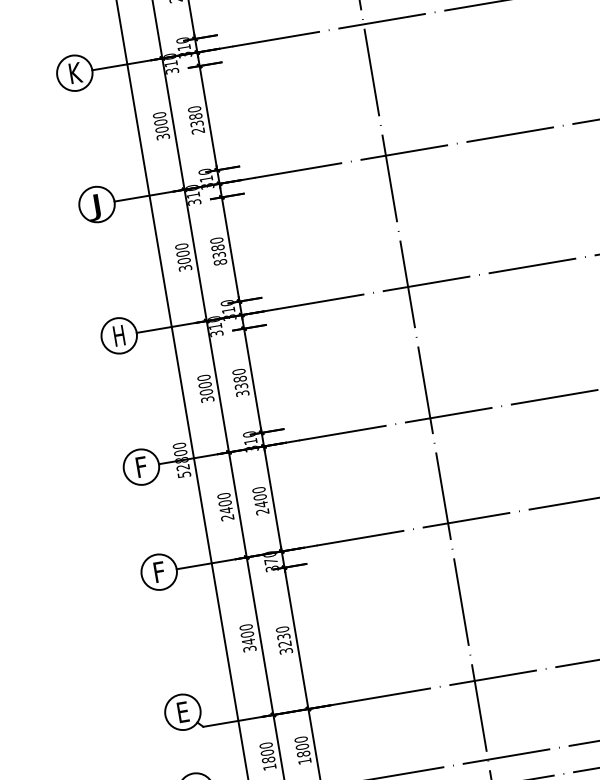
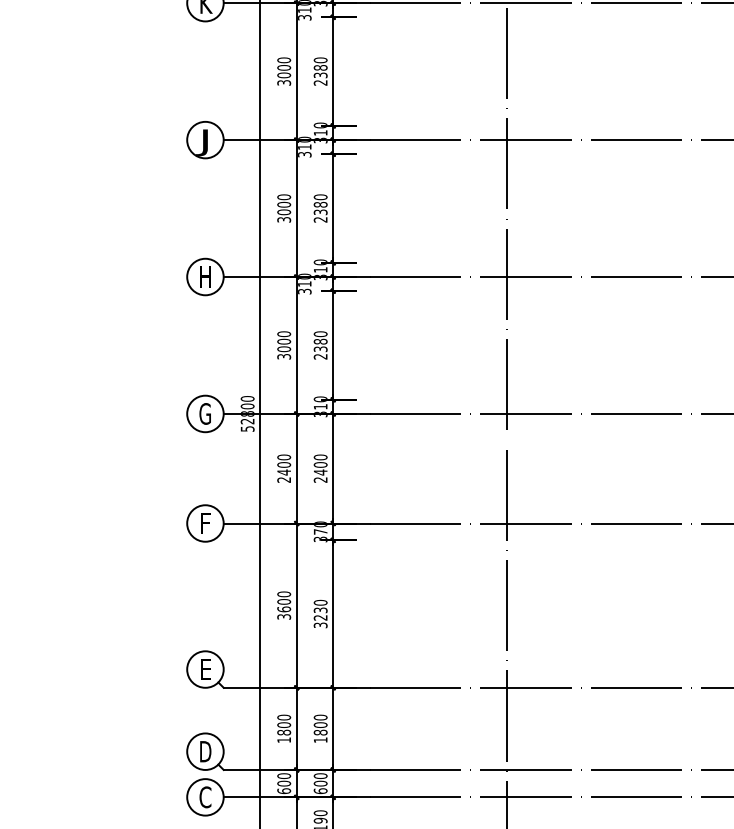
text: (220, 262) -> (320, 219), 8380 -> 2380
text: (242, 393) -> (320, 356), 3380 -> 2380
text: (140, 466) -> (204, 413), F -> G
text: (248, 641) -> (284, 609), 3400 -> 3600

